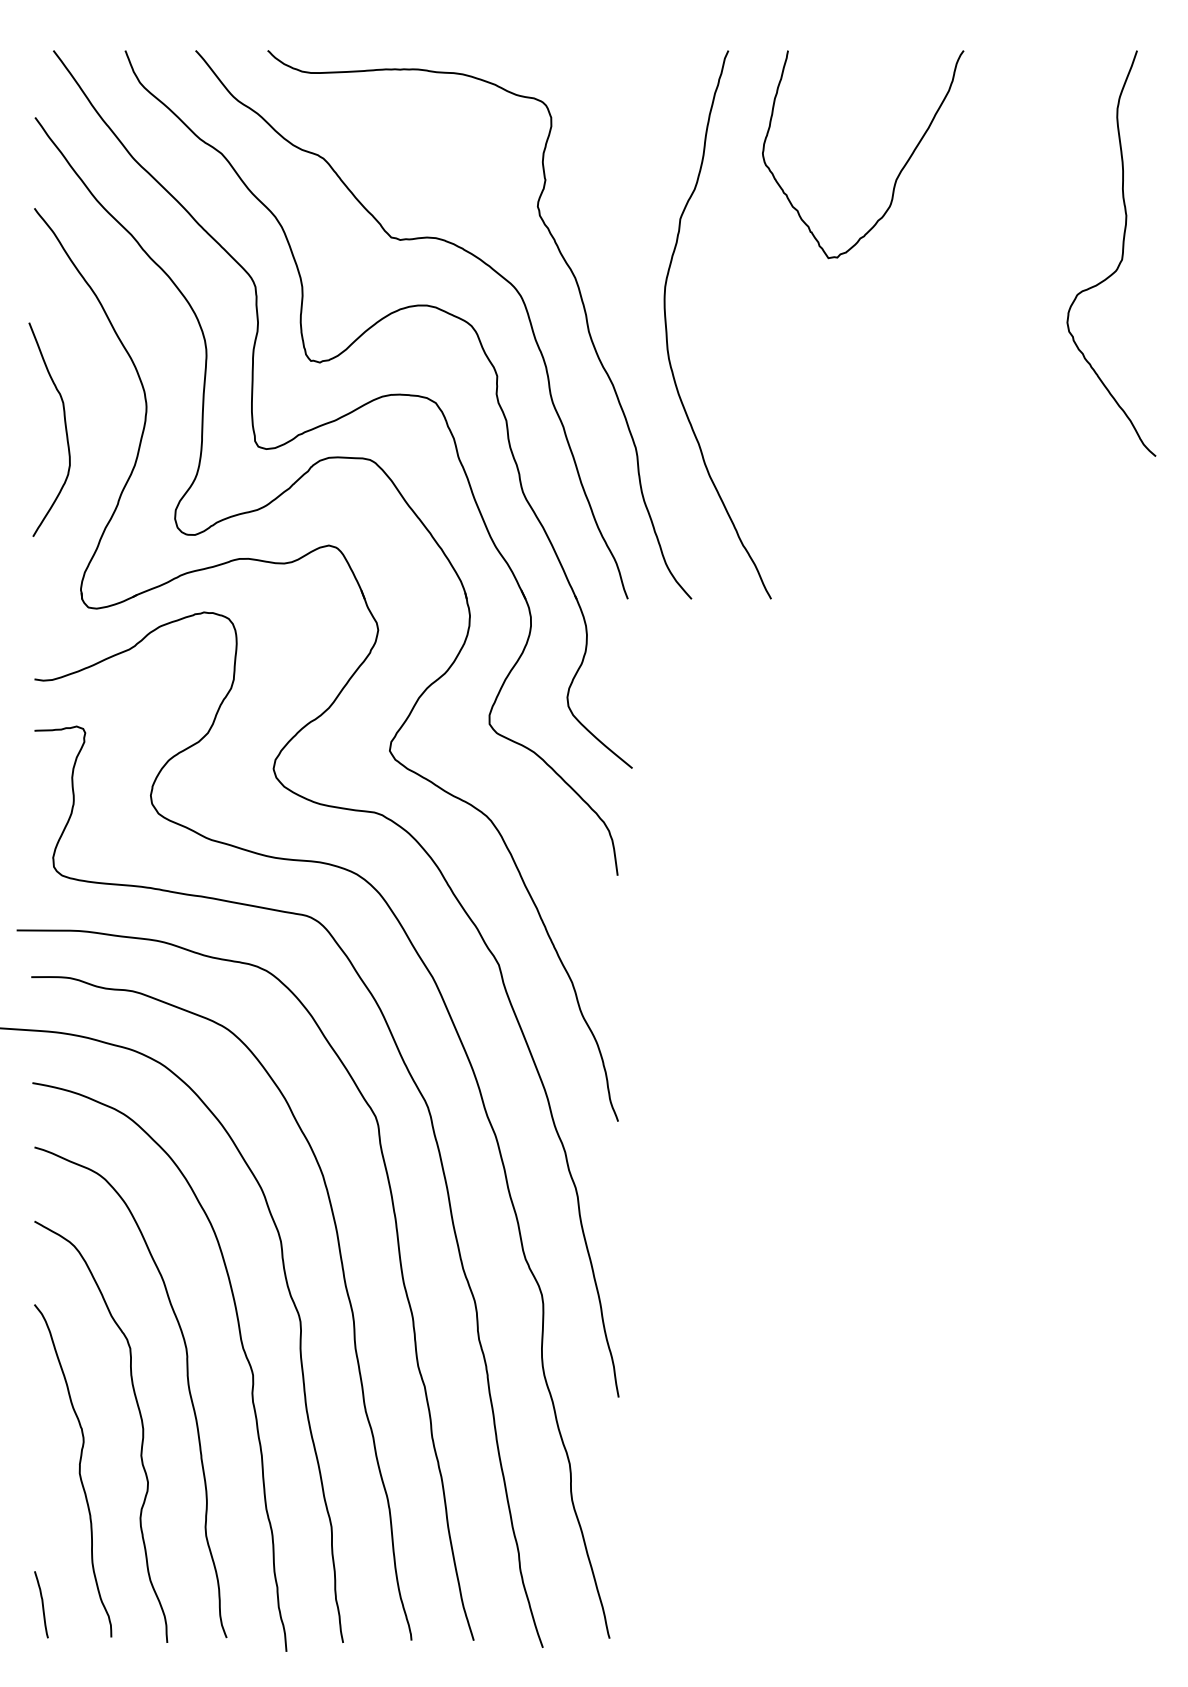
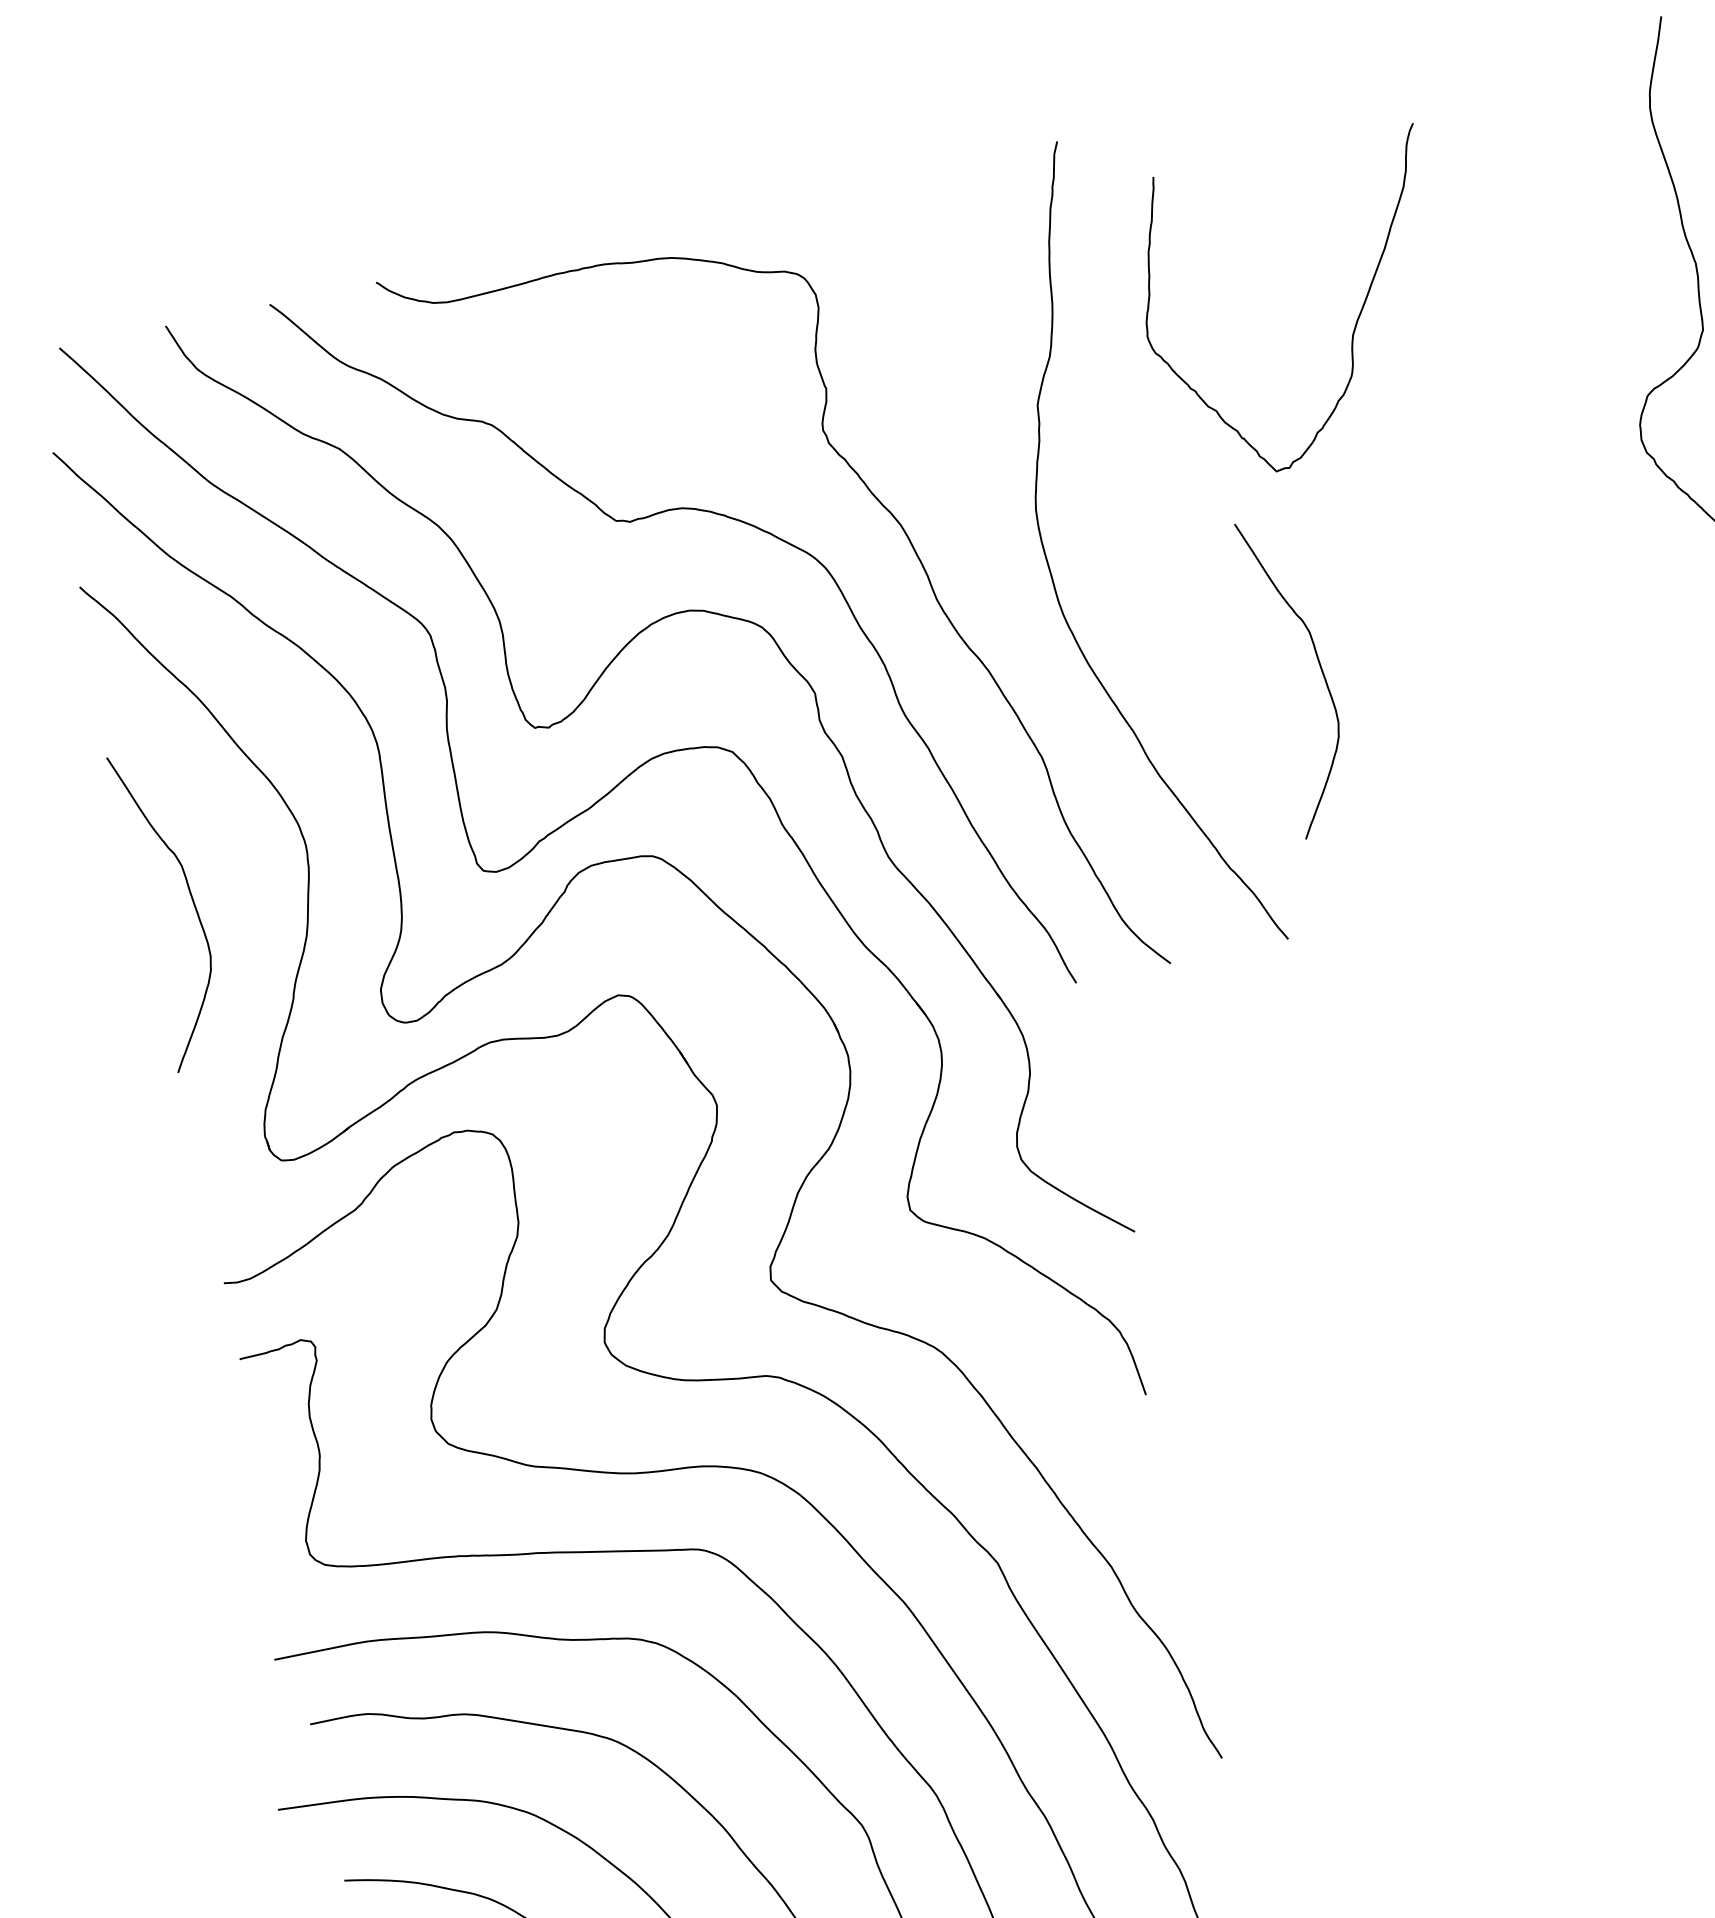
curve: (898, 173) -> (1354, 324), moved
curve: (827, 425) -> (1318, 665), added

